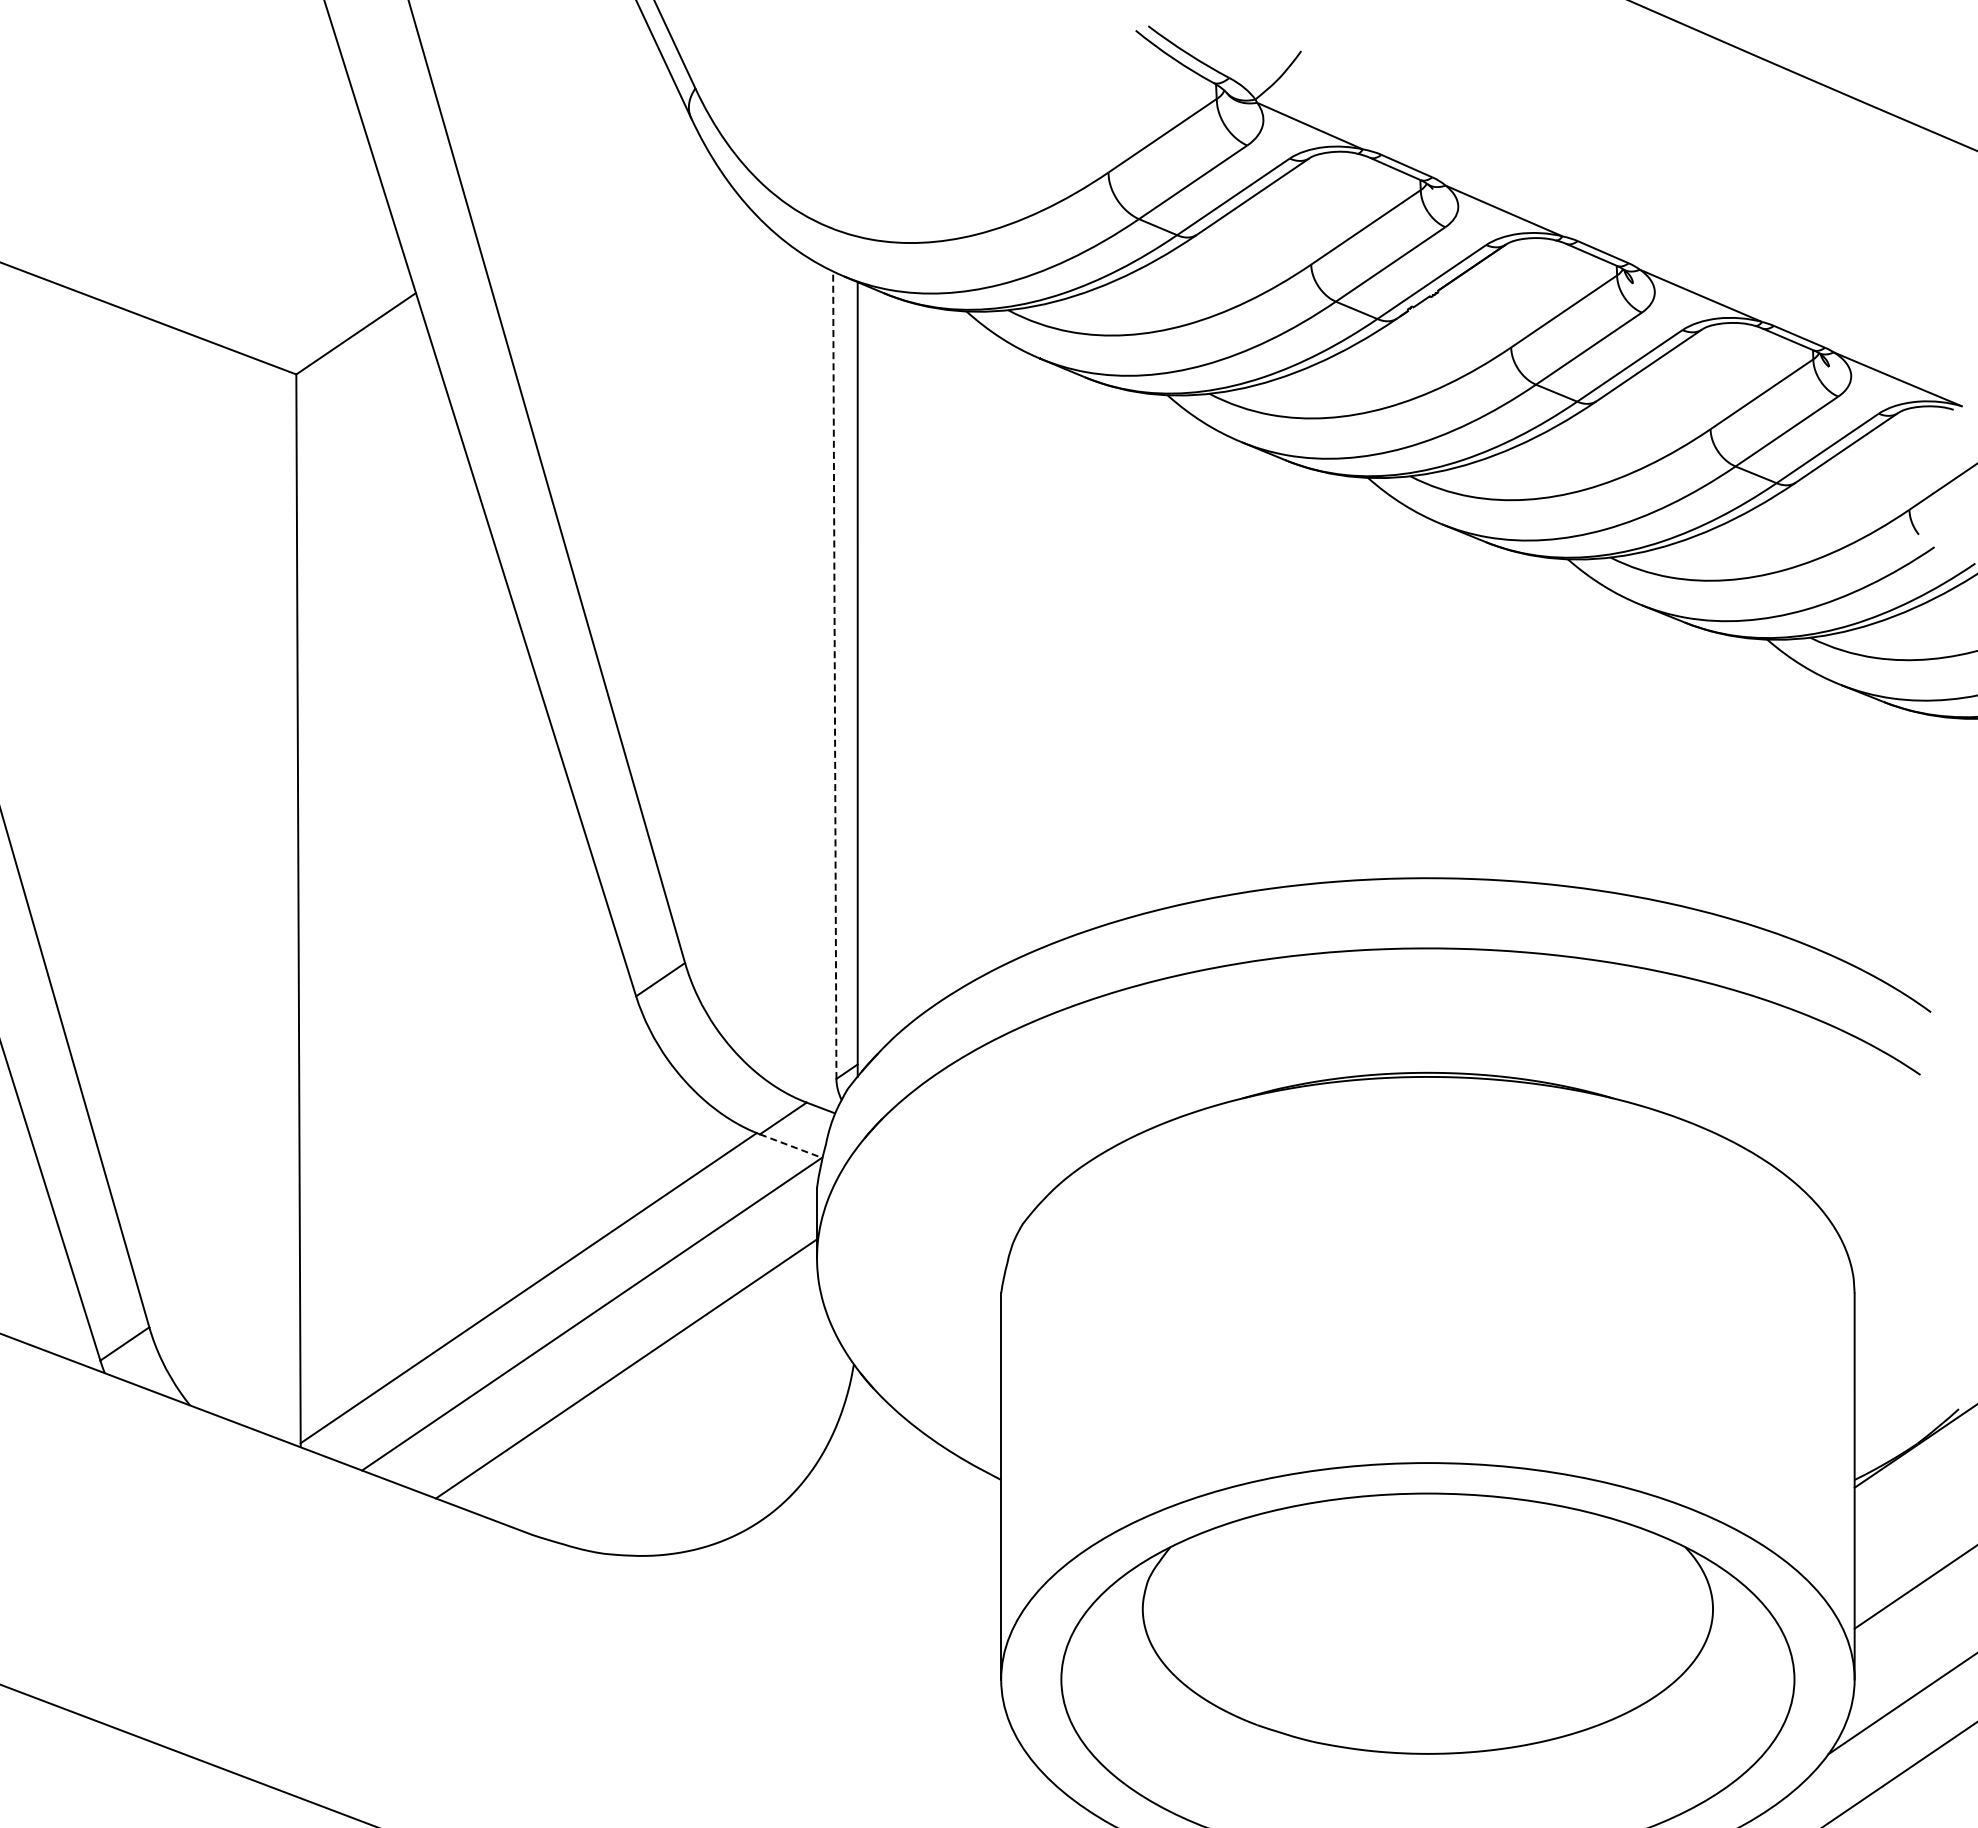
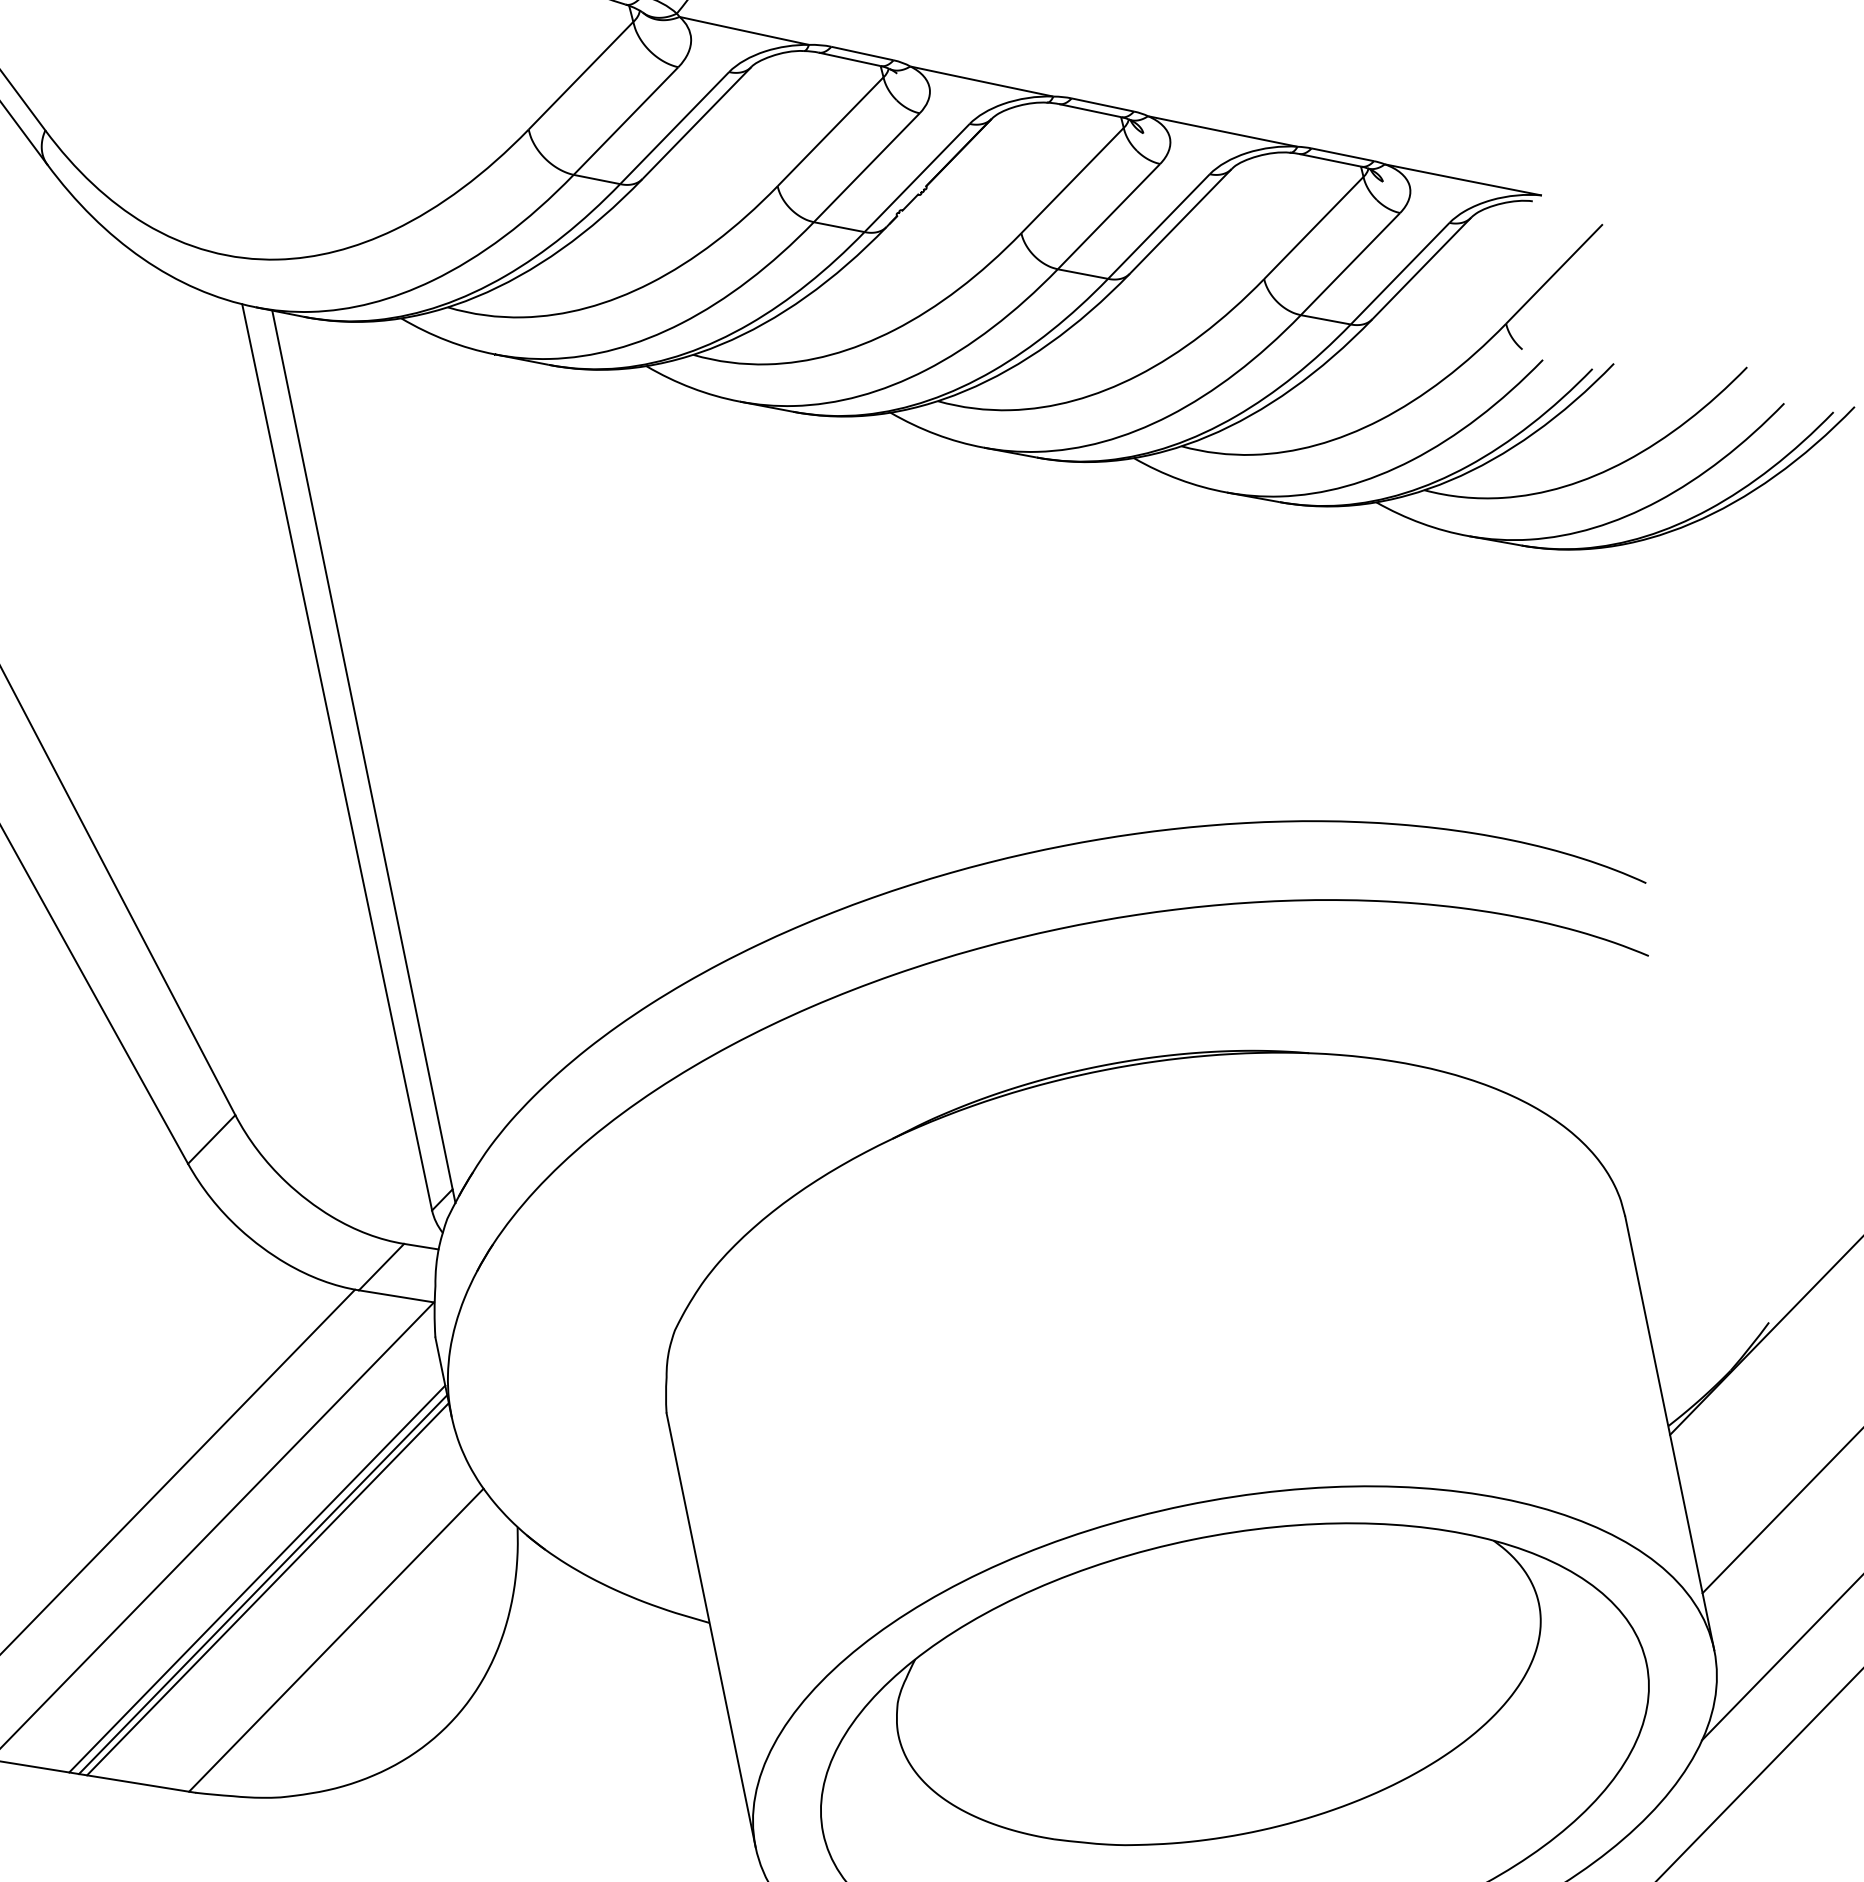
line: (834, 675) -> (336, 757), dashed -> solid
line: (791, 1146) -> (397, 1296), dashed -> solid
line: (621, 1362) -> (256, 1578), added
line: (629, 1373) -> (267, 1589), added
line: (678, 1428) -> (335, 1639), added

